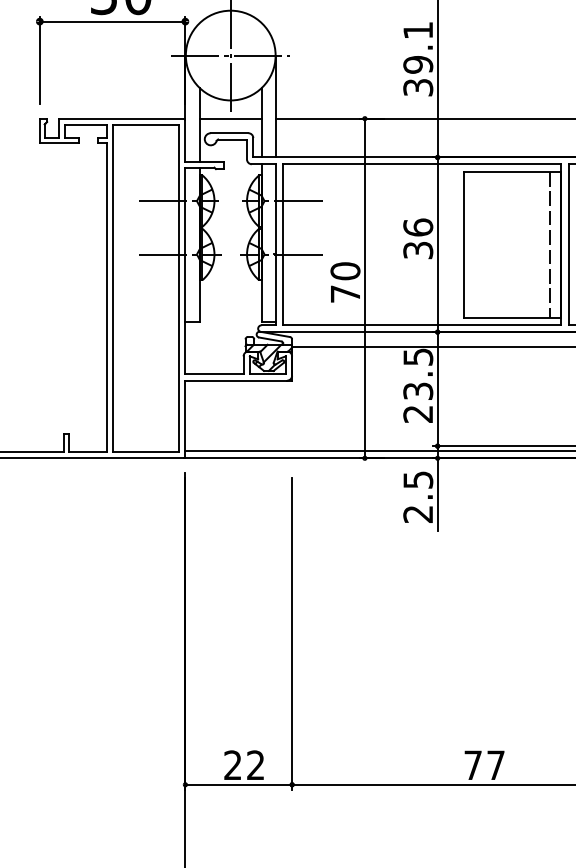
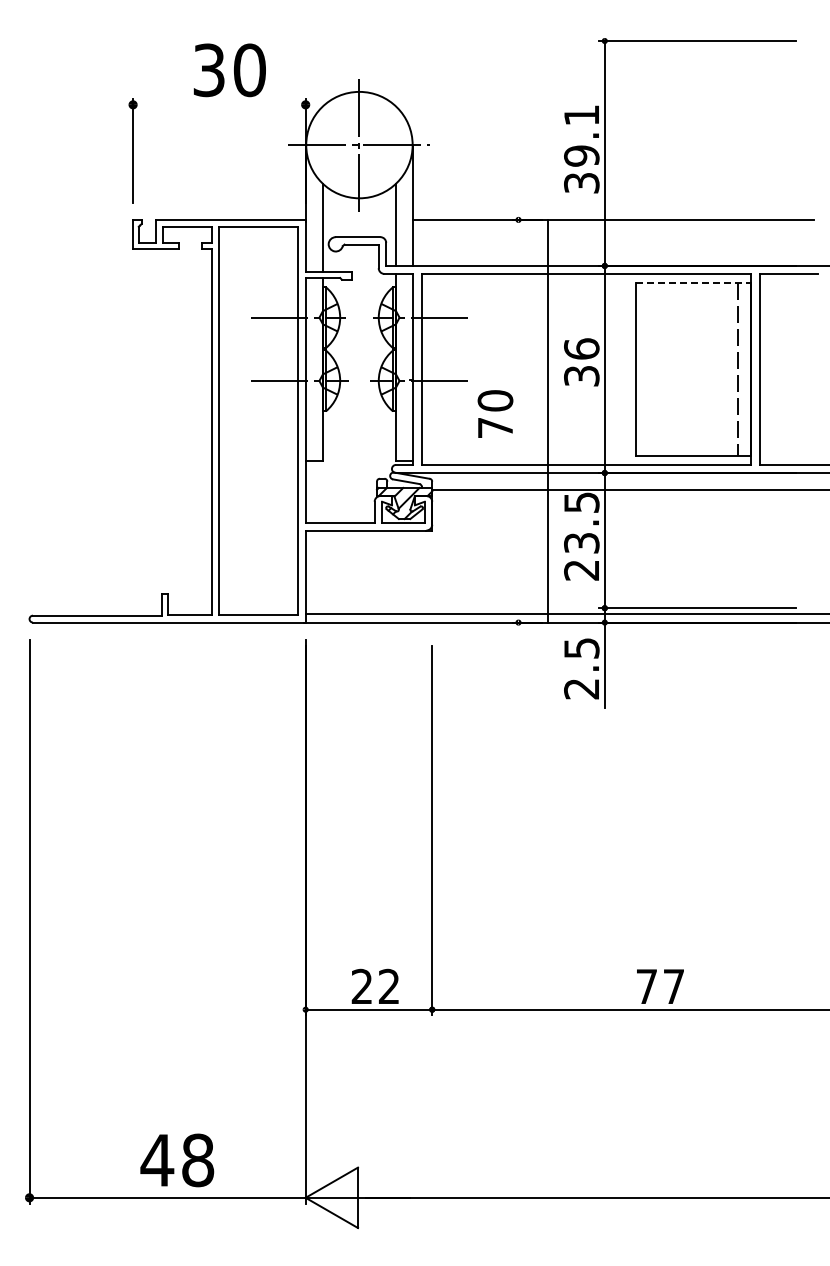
line: (112, 21) -> (219, 104), removed
line: (229, 118) -> (358, 219), removed
line: (512, 172) -> (693, 283), solid -> dashed
line: (364, 287) -> (547, 420), moved

